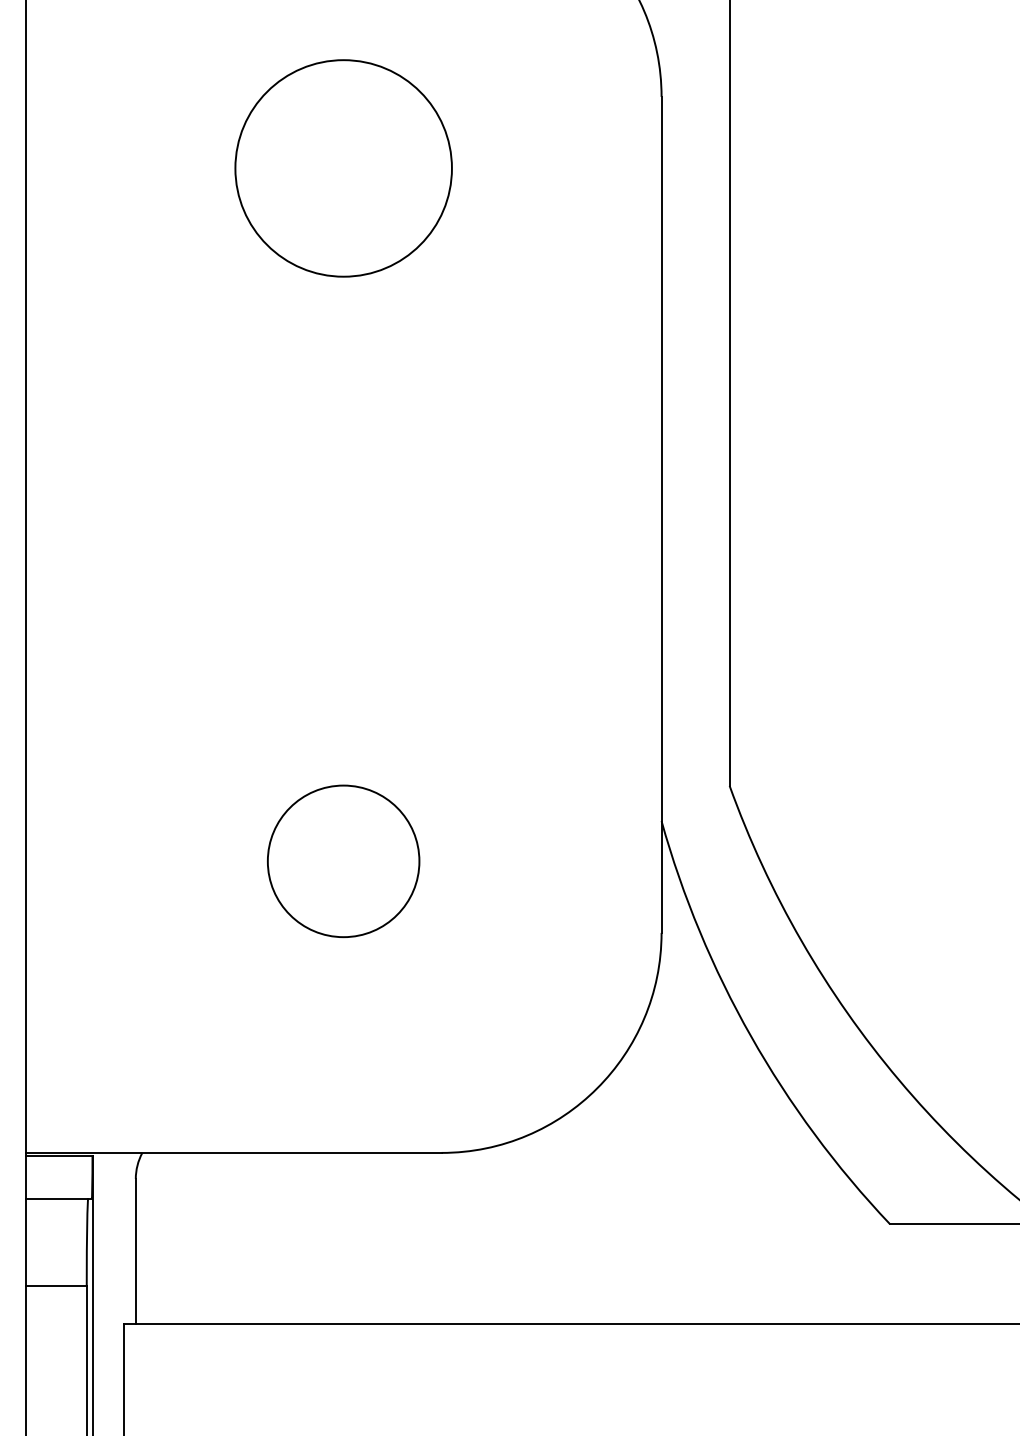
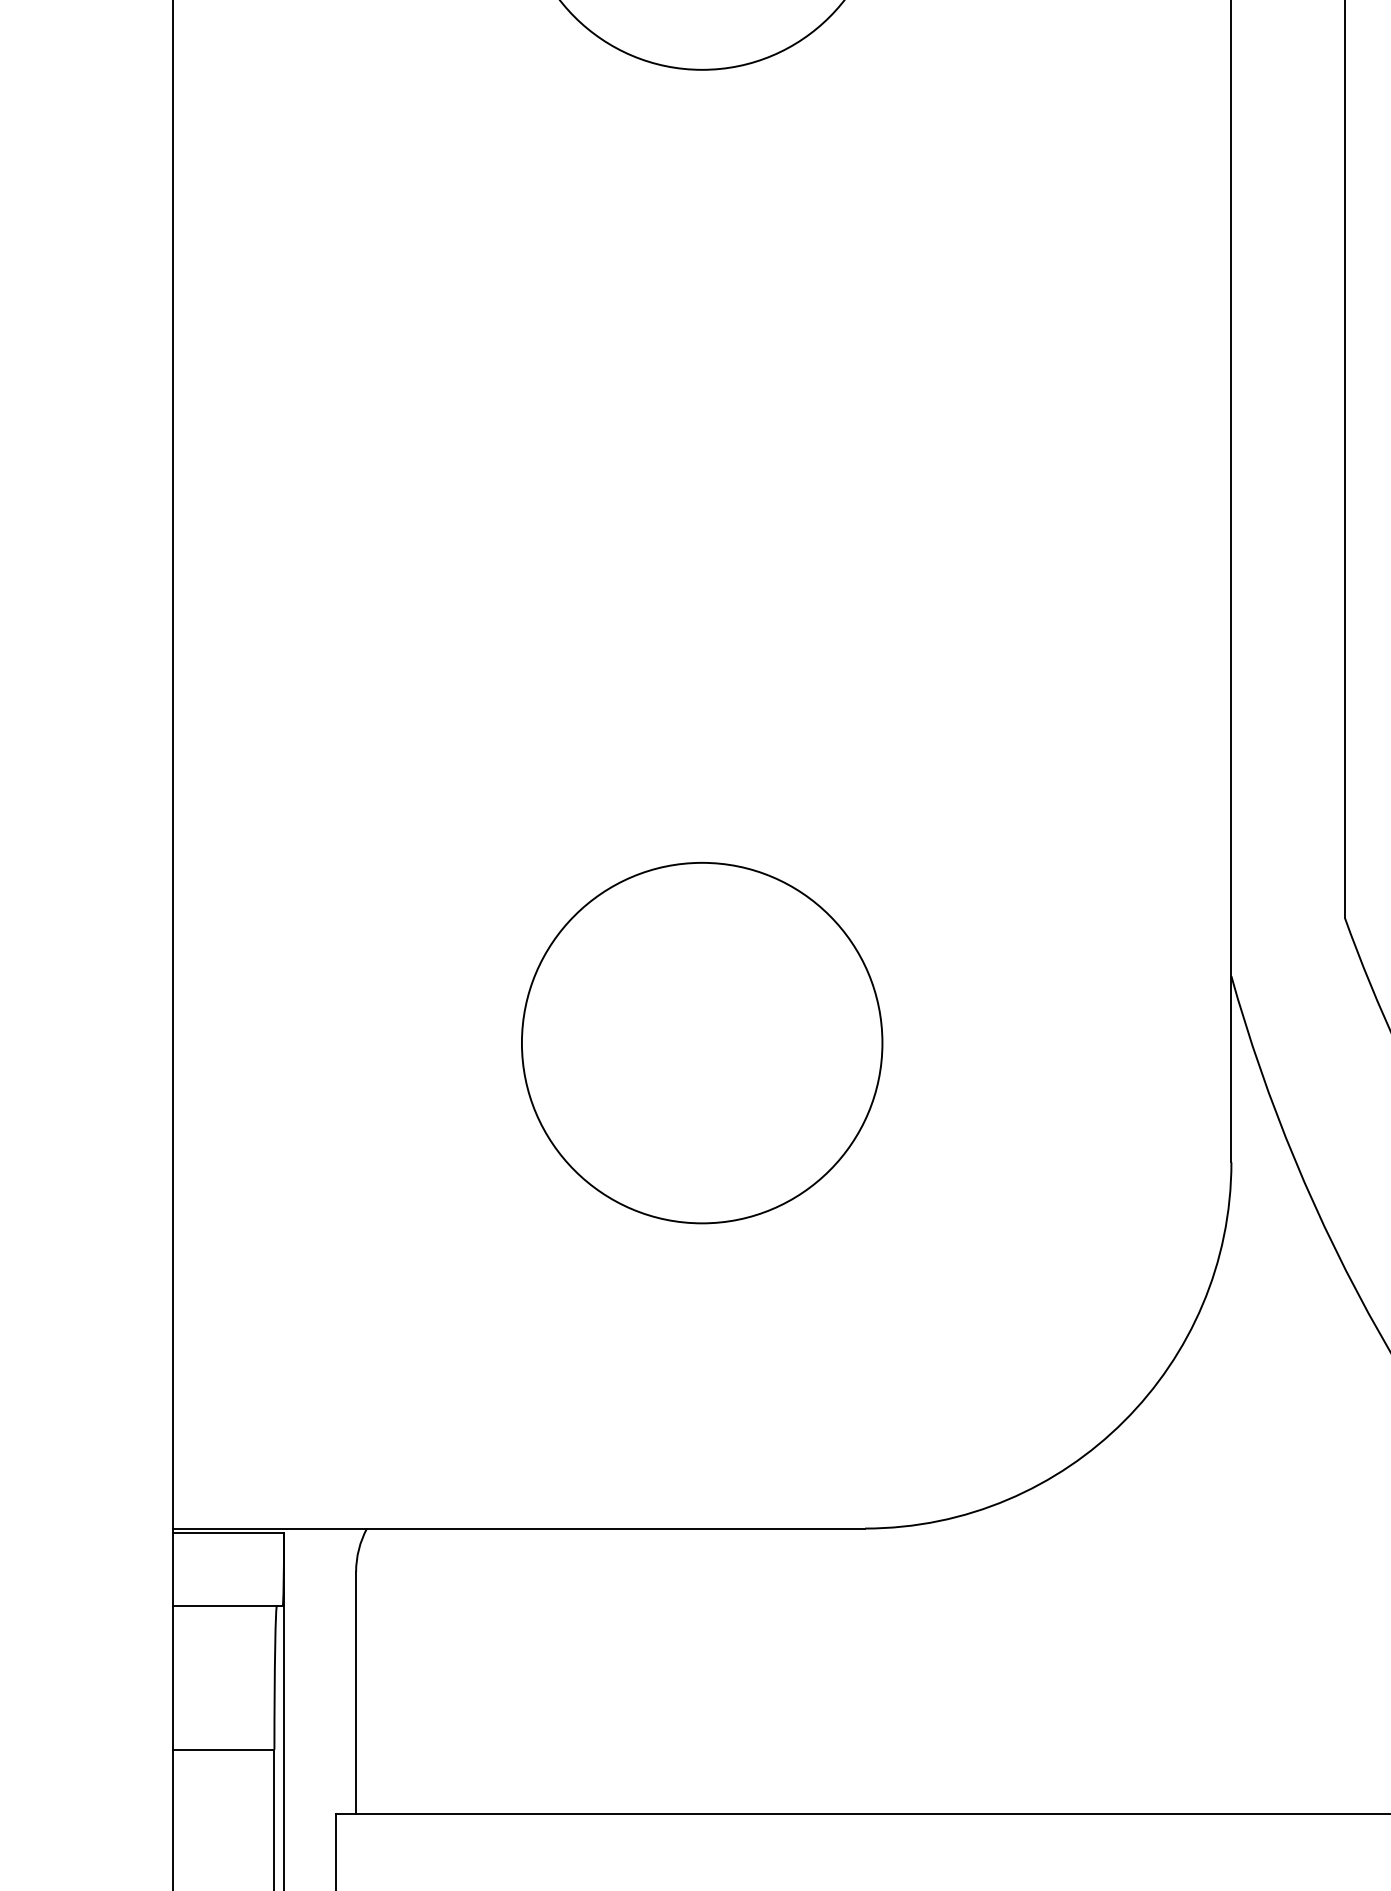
circle: (343, 861) -> (701, 1043), size x1.43

